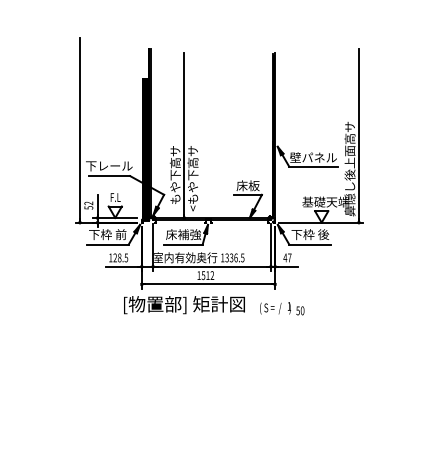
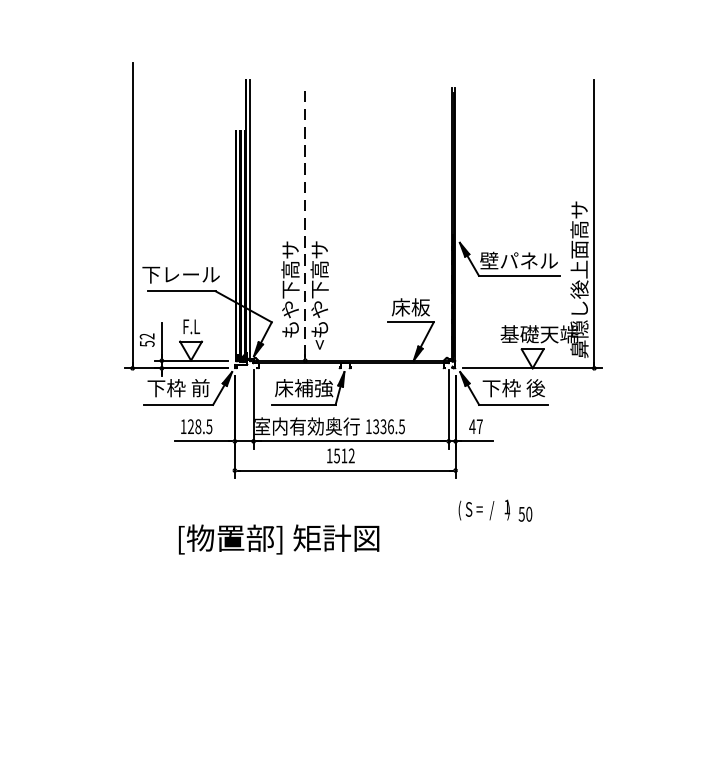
line: (184, 134) -> (305, 222), solid -> dashed
text: (184, 305) -> (279, 540), moved
text: (282, 308) -> (495, 510), moved

